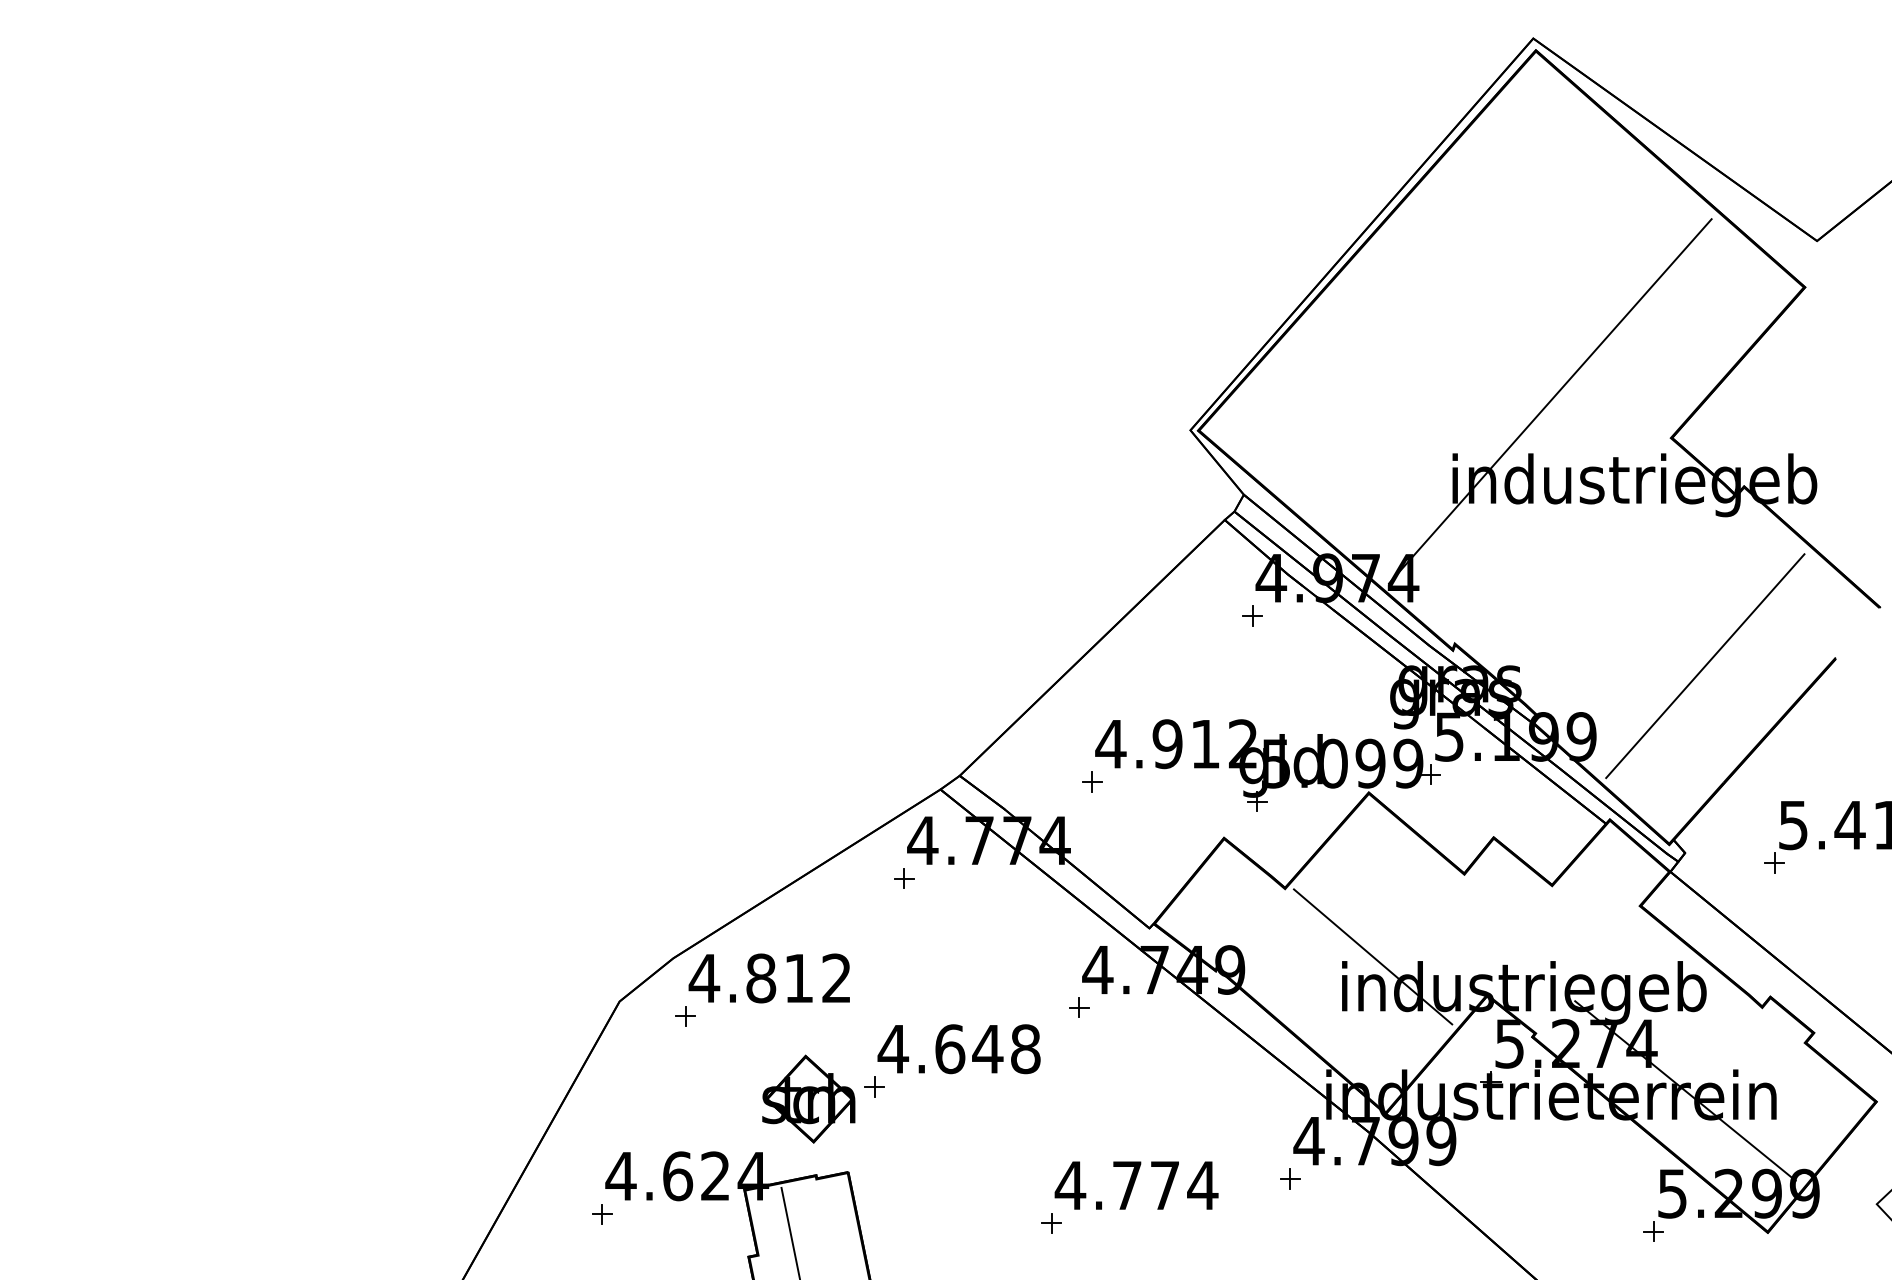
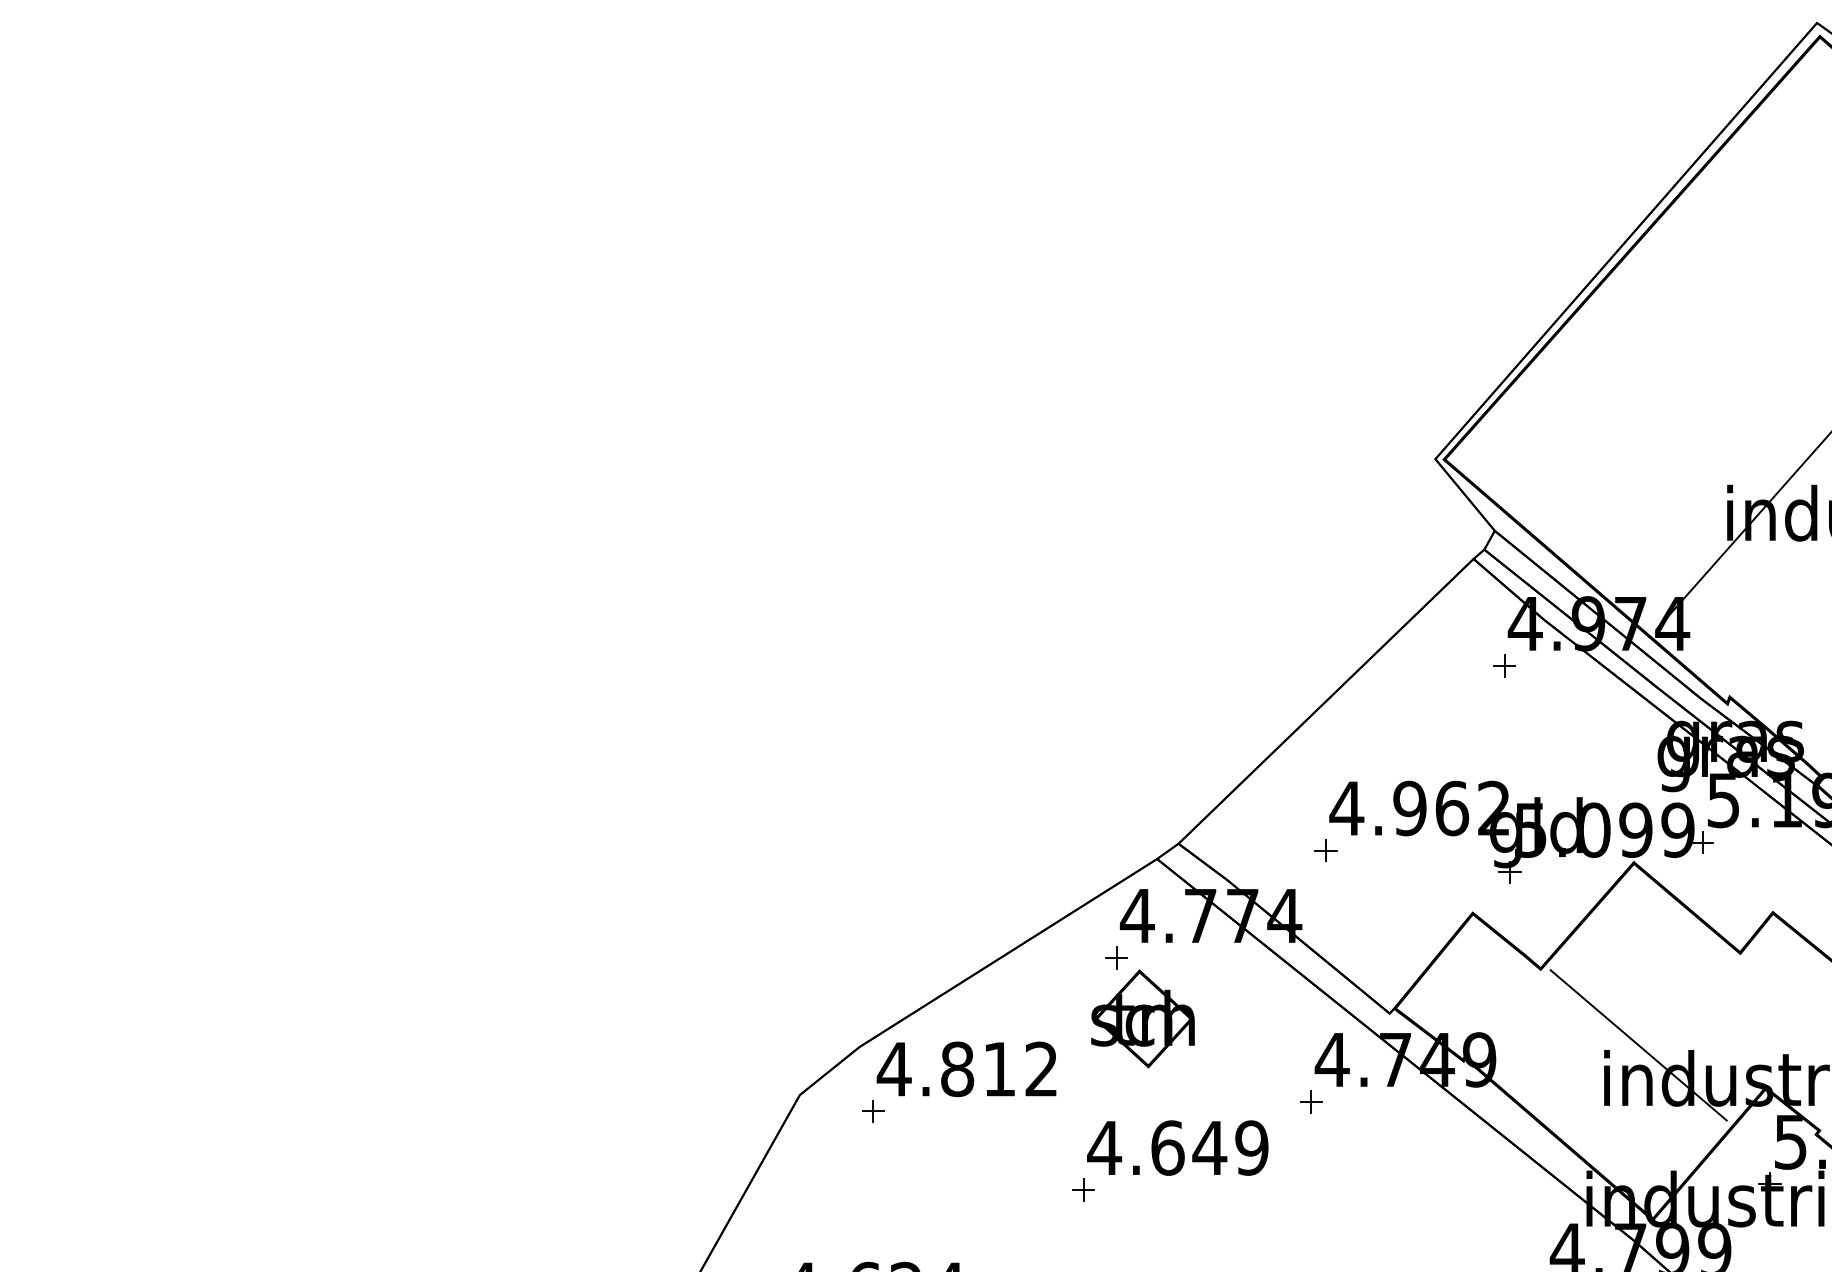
text: (1205, 744) -> (1452, 808), 4.912 -> 4.962
text: (1025, 1049) -> (1251, 1148), 4.648 -> 4.649
part: (808, 1098) -> (1142, 1018), moved

